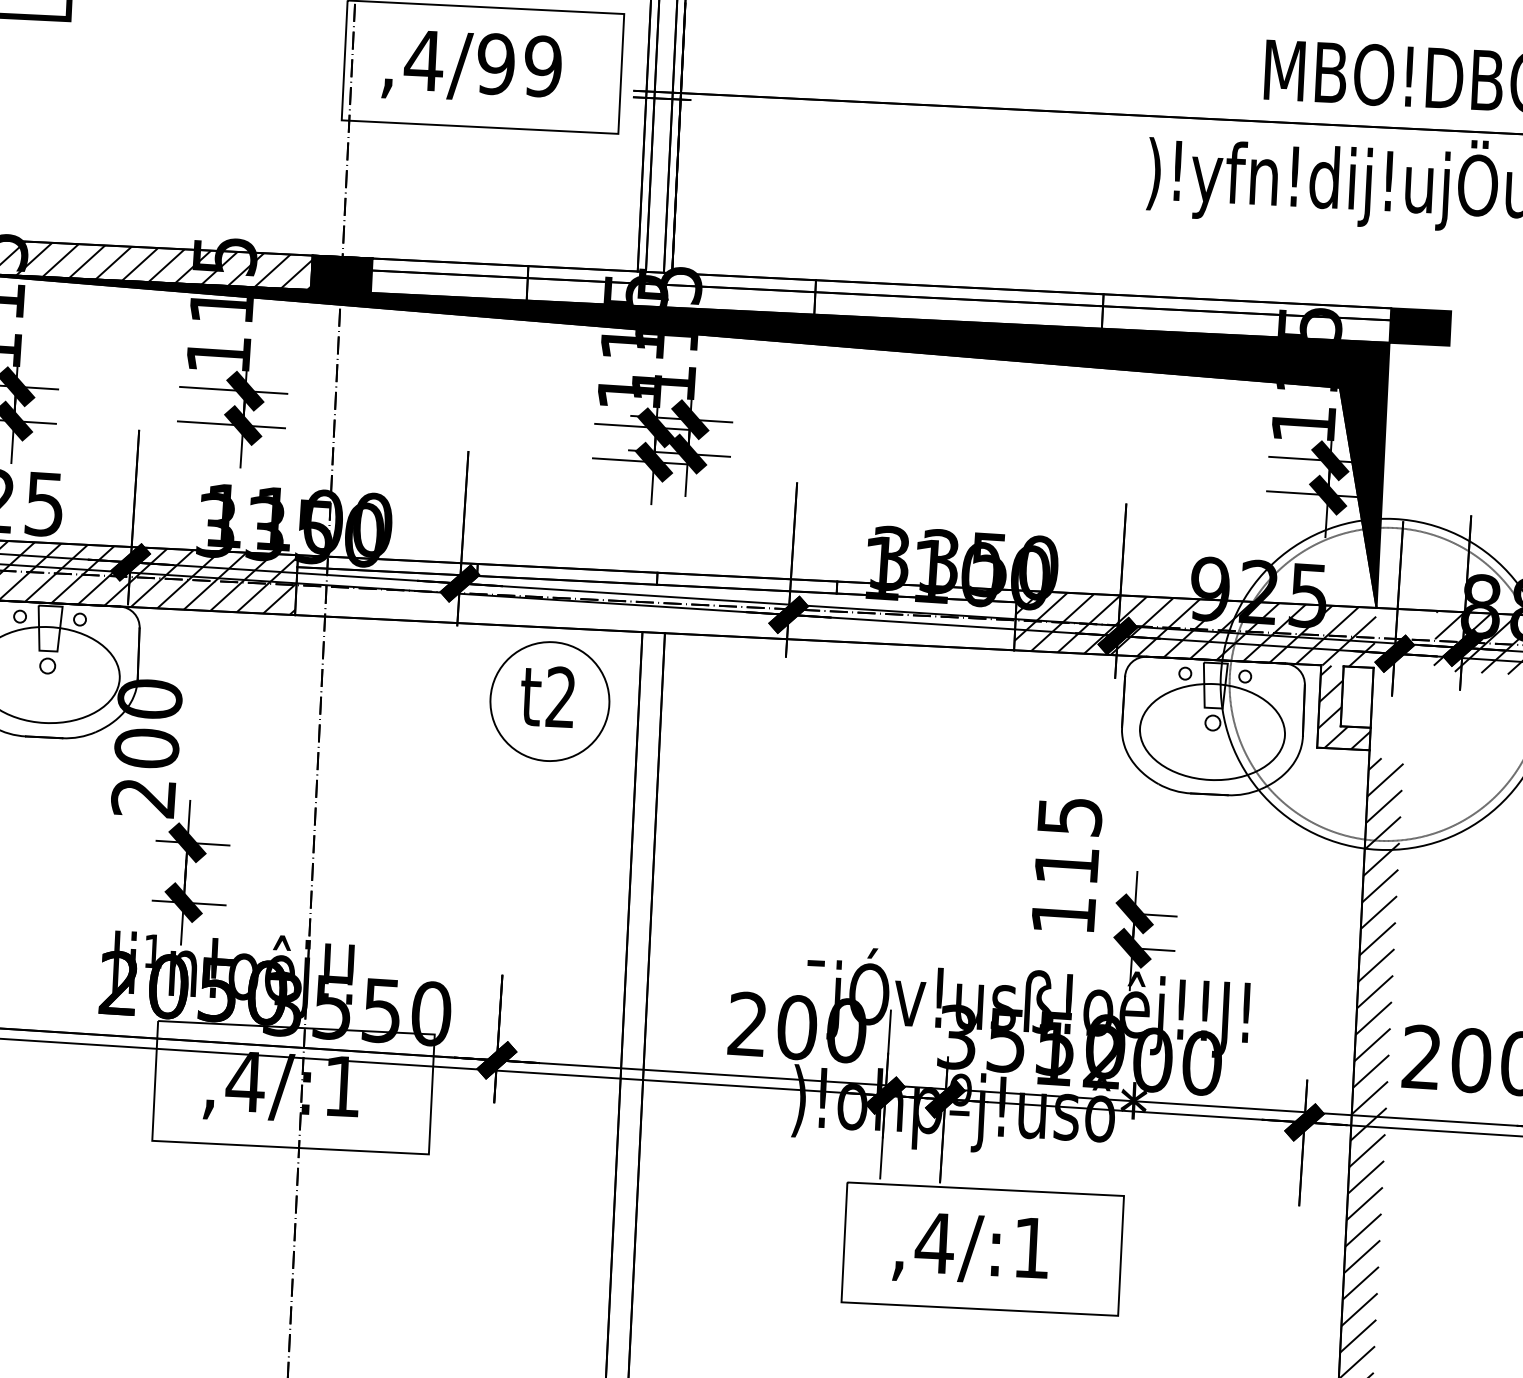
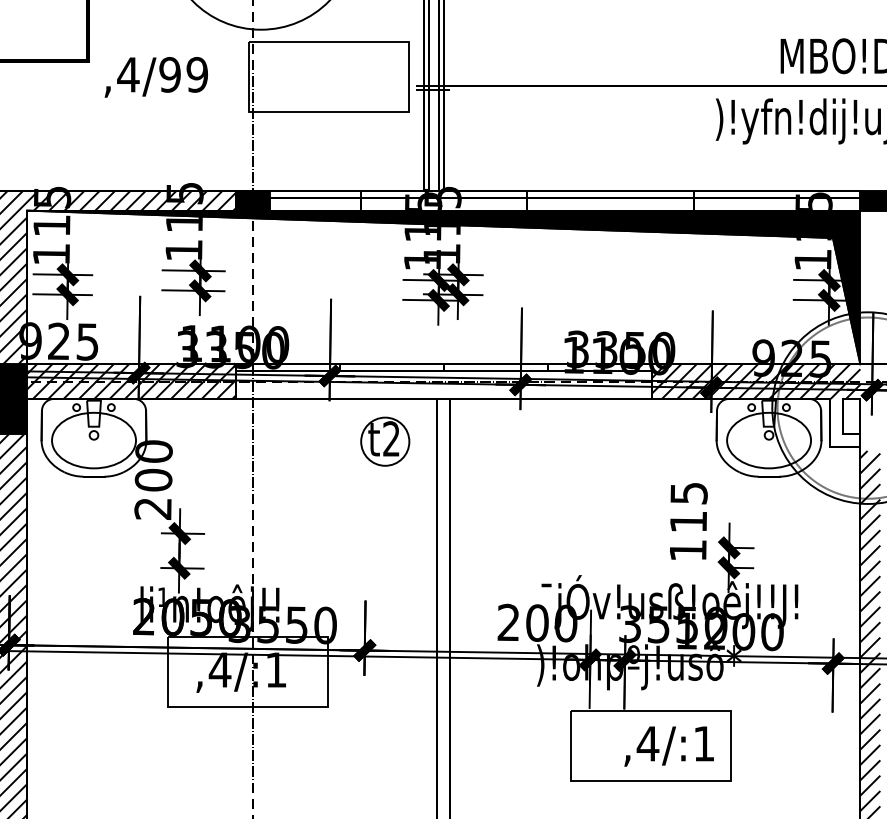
text: (470, 67) -> (155, 77), moved
circle: (548, 701) -> (384, 441), size x0.7
hatch: (1345, 707) -> (845, 422), removed
text: (969, 1249) -> (668, 746), moved

